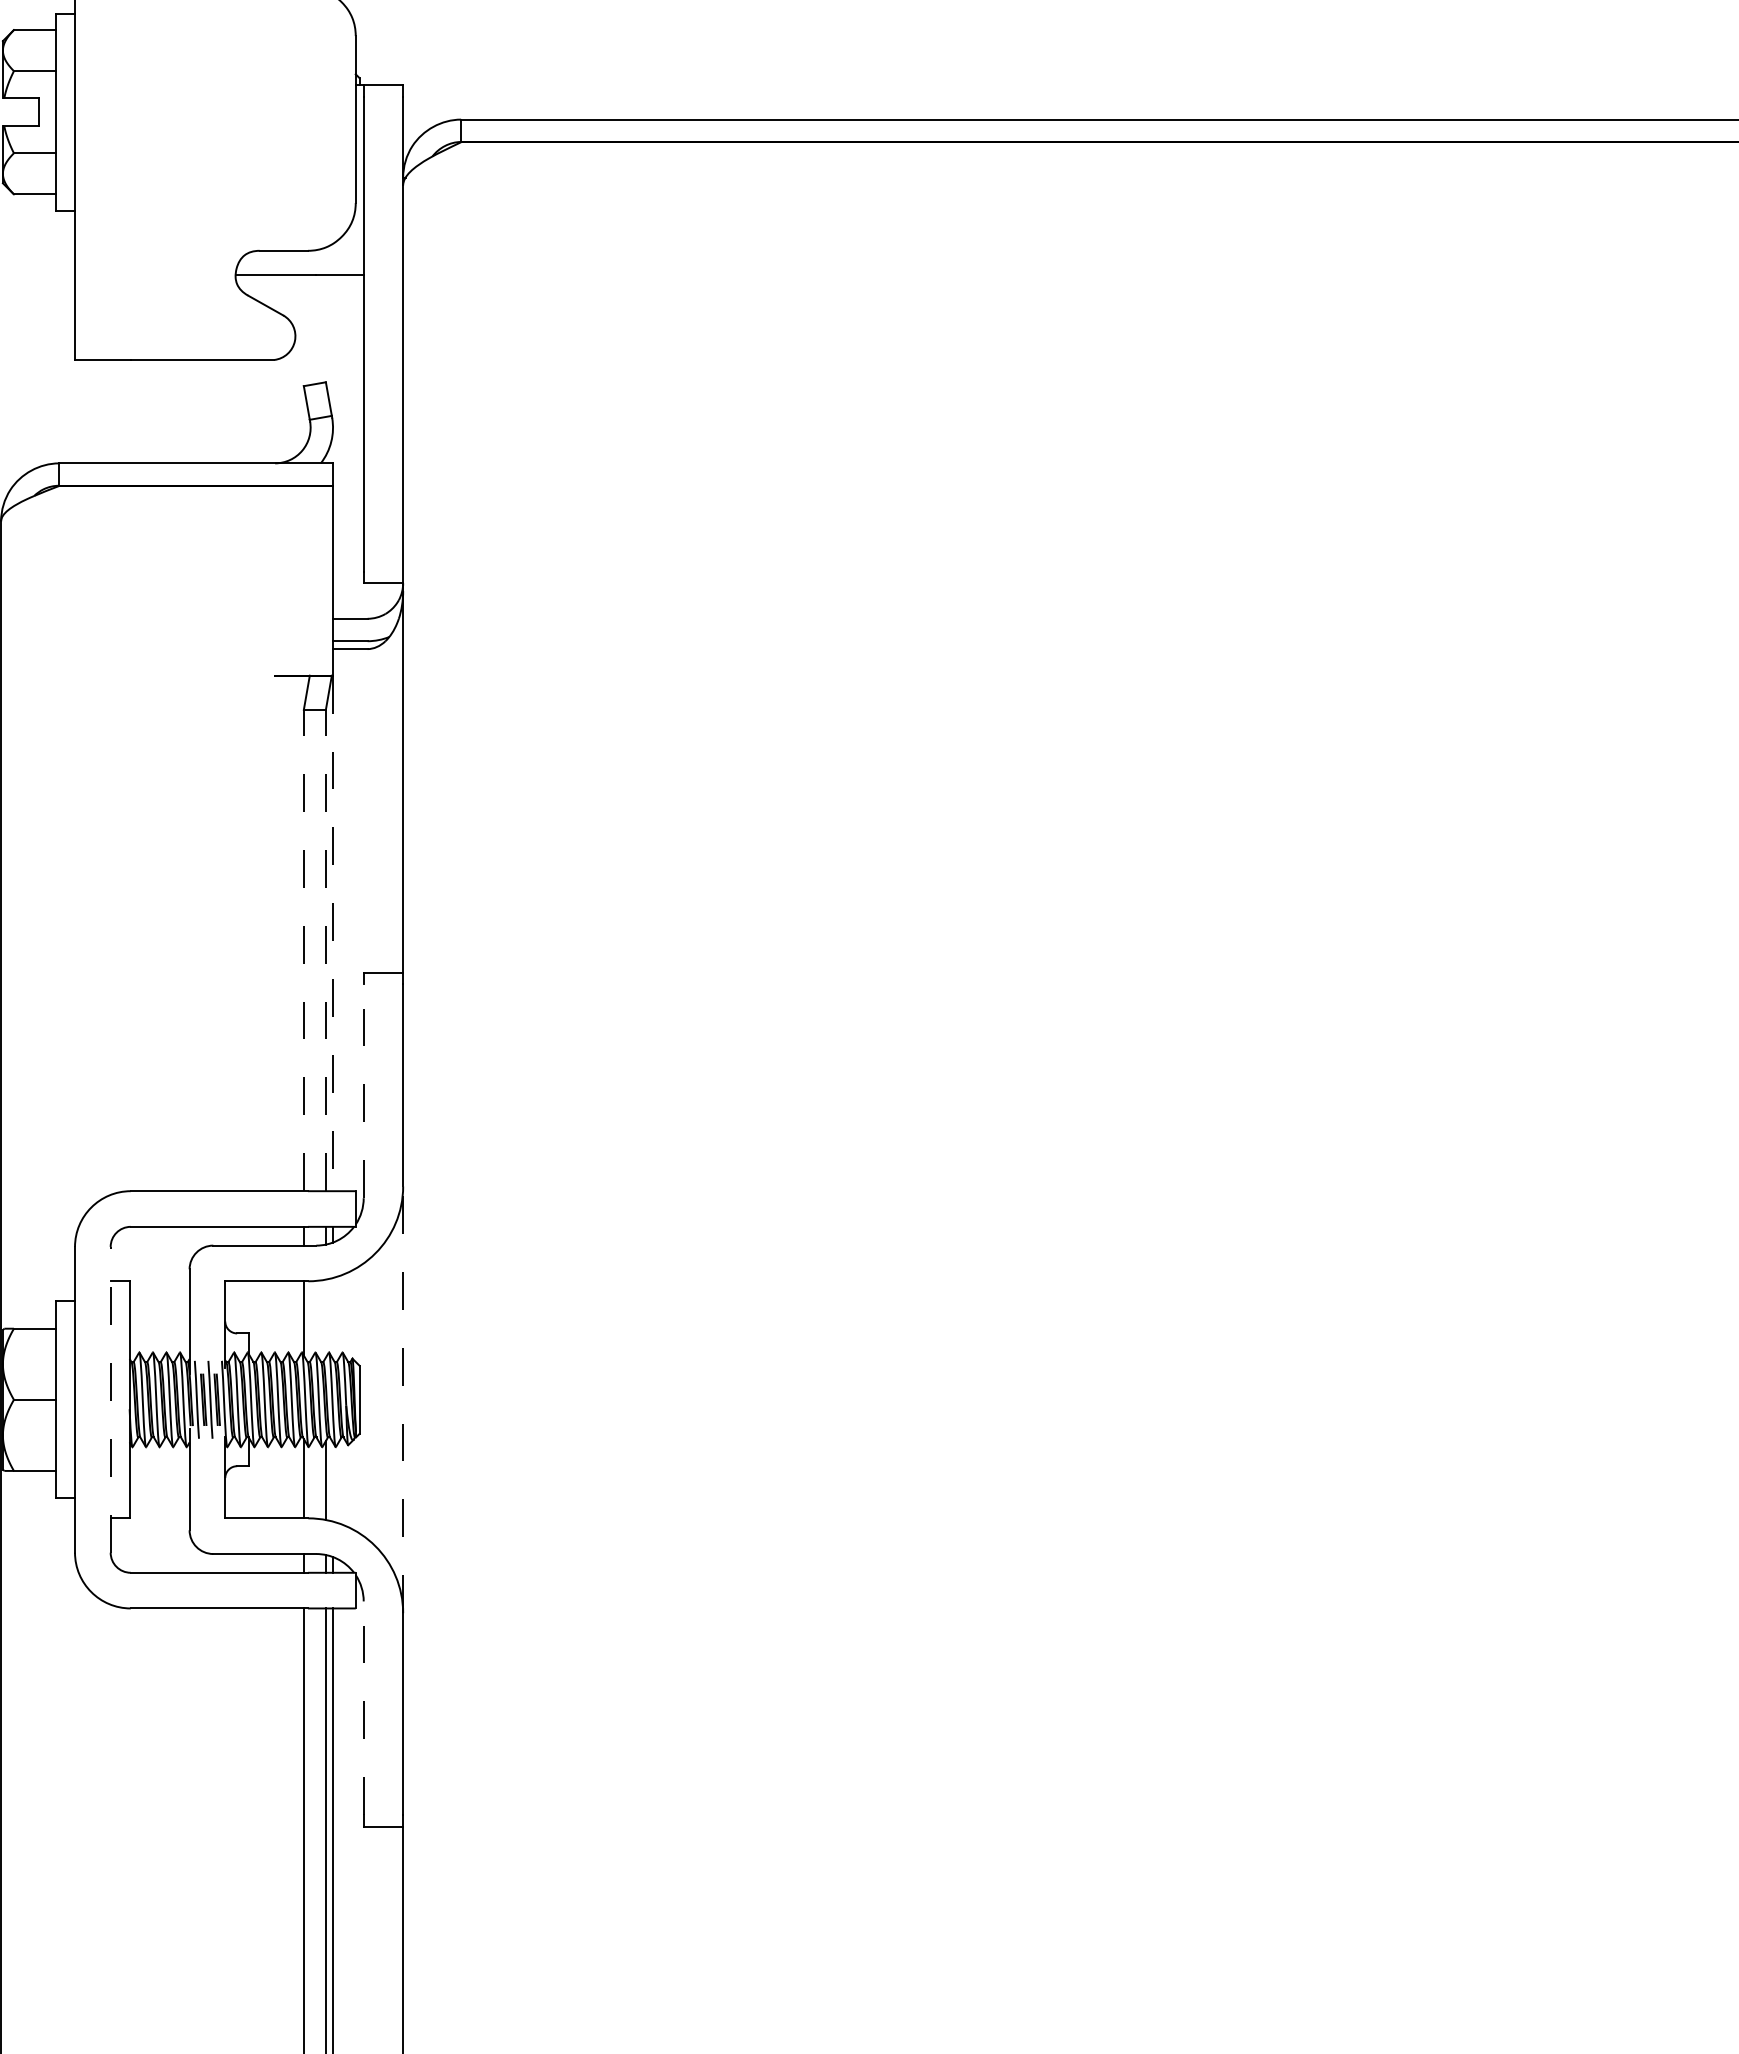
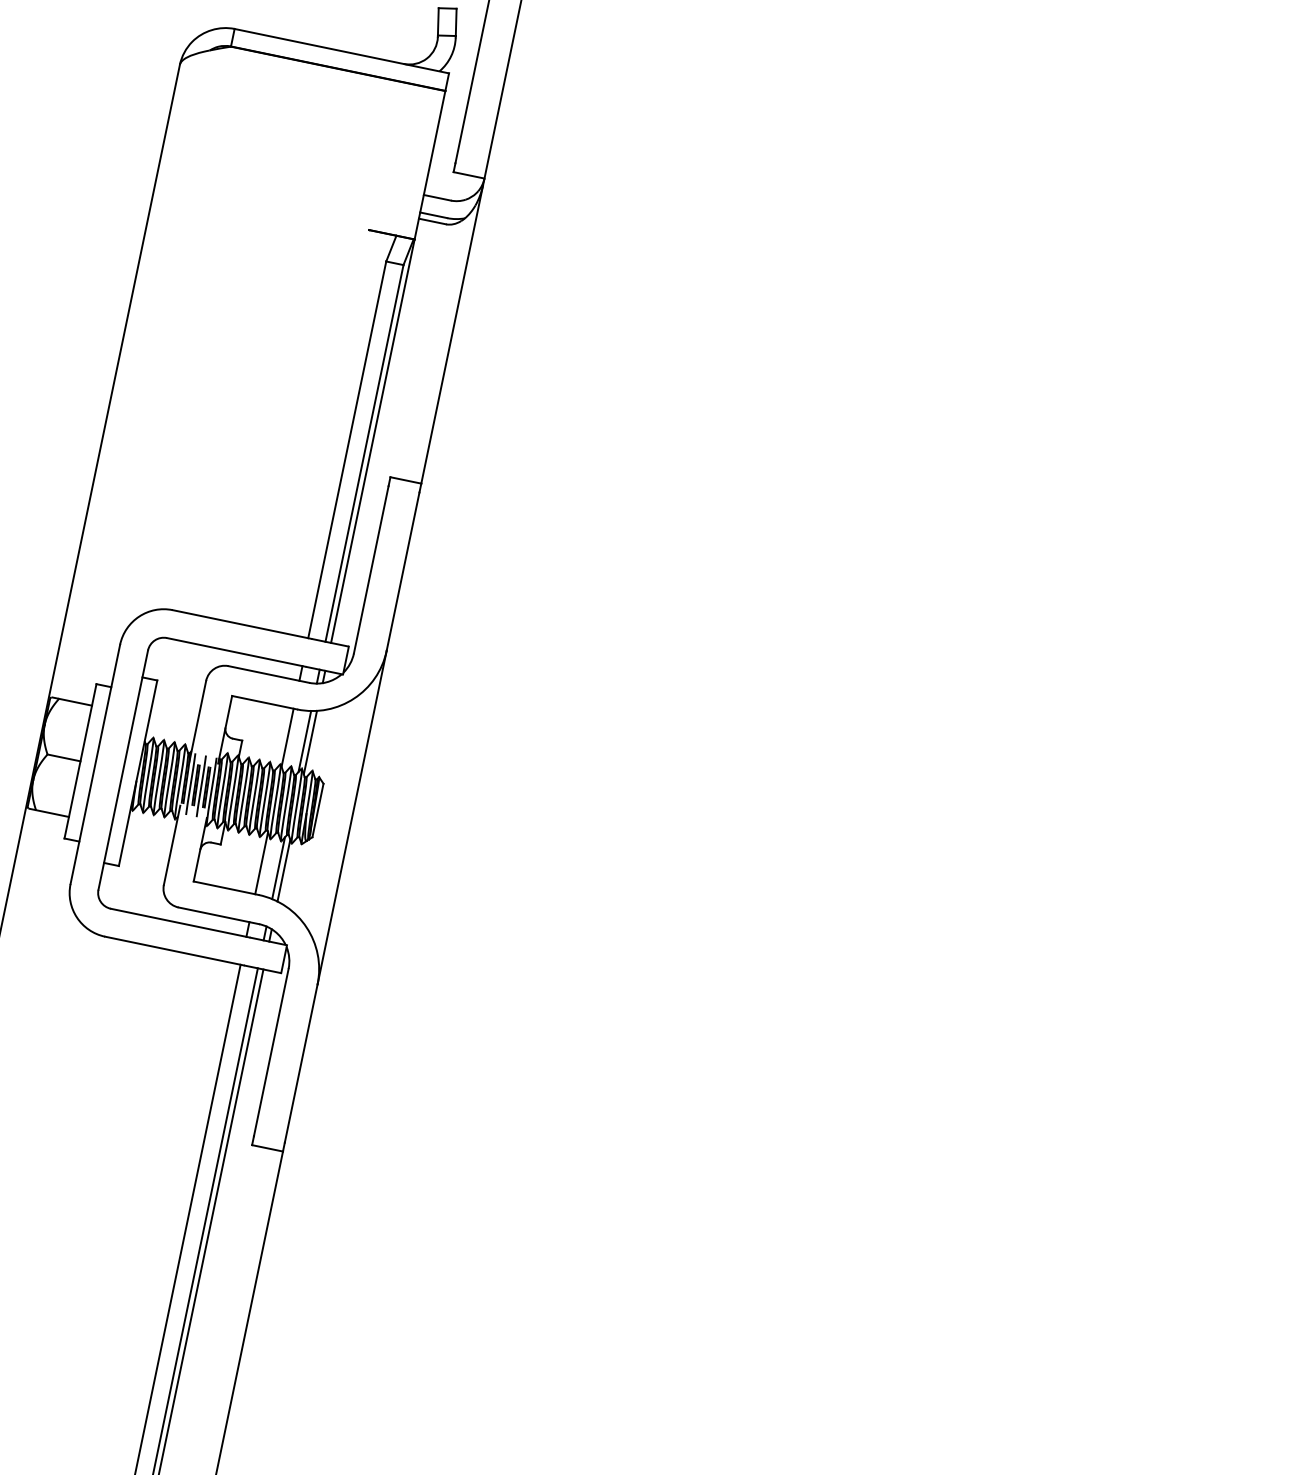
line: (333, 933) -> (373, 441), dashed -> solid
line: (303, 950) -> (346, 449), dashed -> solid
line: (325, 950) -> (364, 453), dashed -> solid
line: (363, 1091) -> (371, 569), dashed -> solid
line: (325, 1318) -> (304, 741), added
line: (333, 1318) -> (310, 742), added
line: (110, 1399) -> (123, 769), dashed -> solid
line: (403, 1399) -> (352, 817), dashed -> solid
line: (333, 1481) -> (284, 870), added
line: (363, 1708) -> (271, 1052), dashed -> solid

